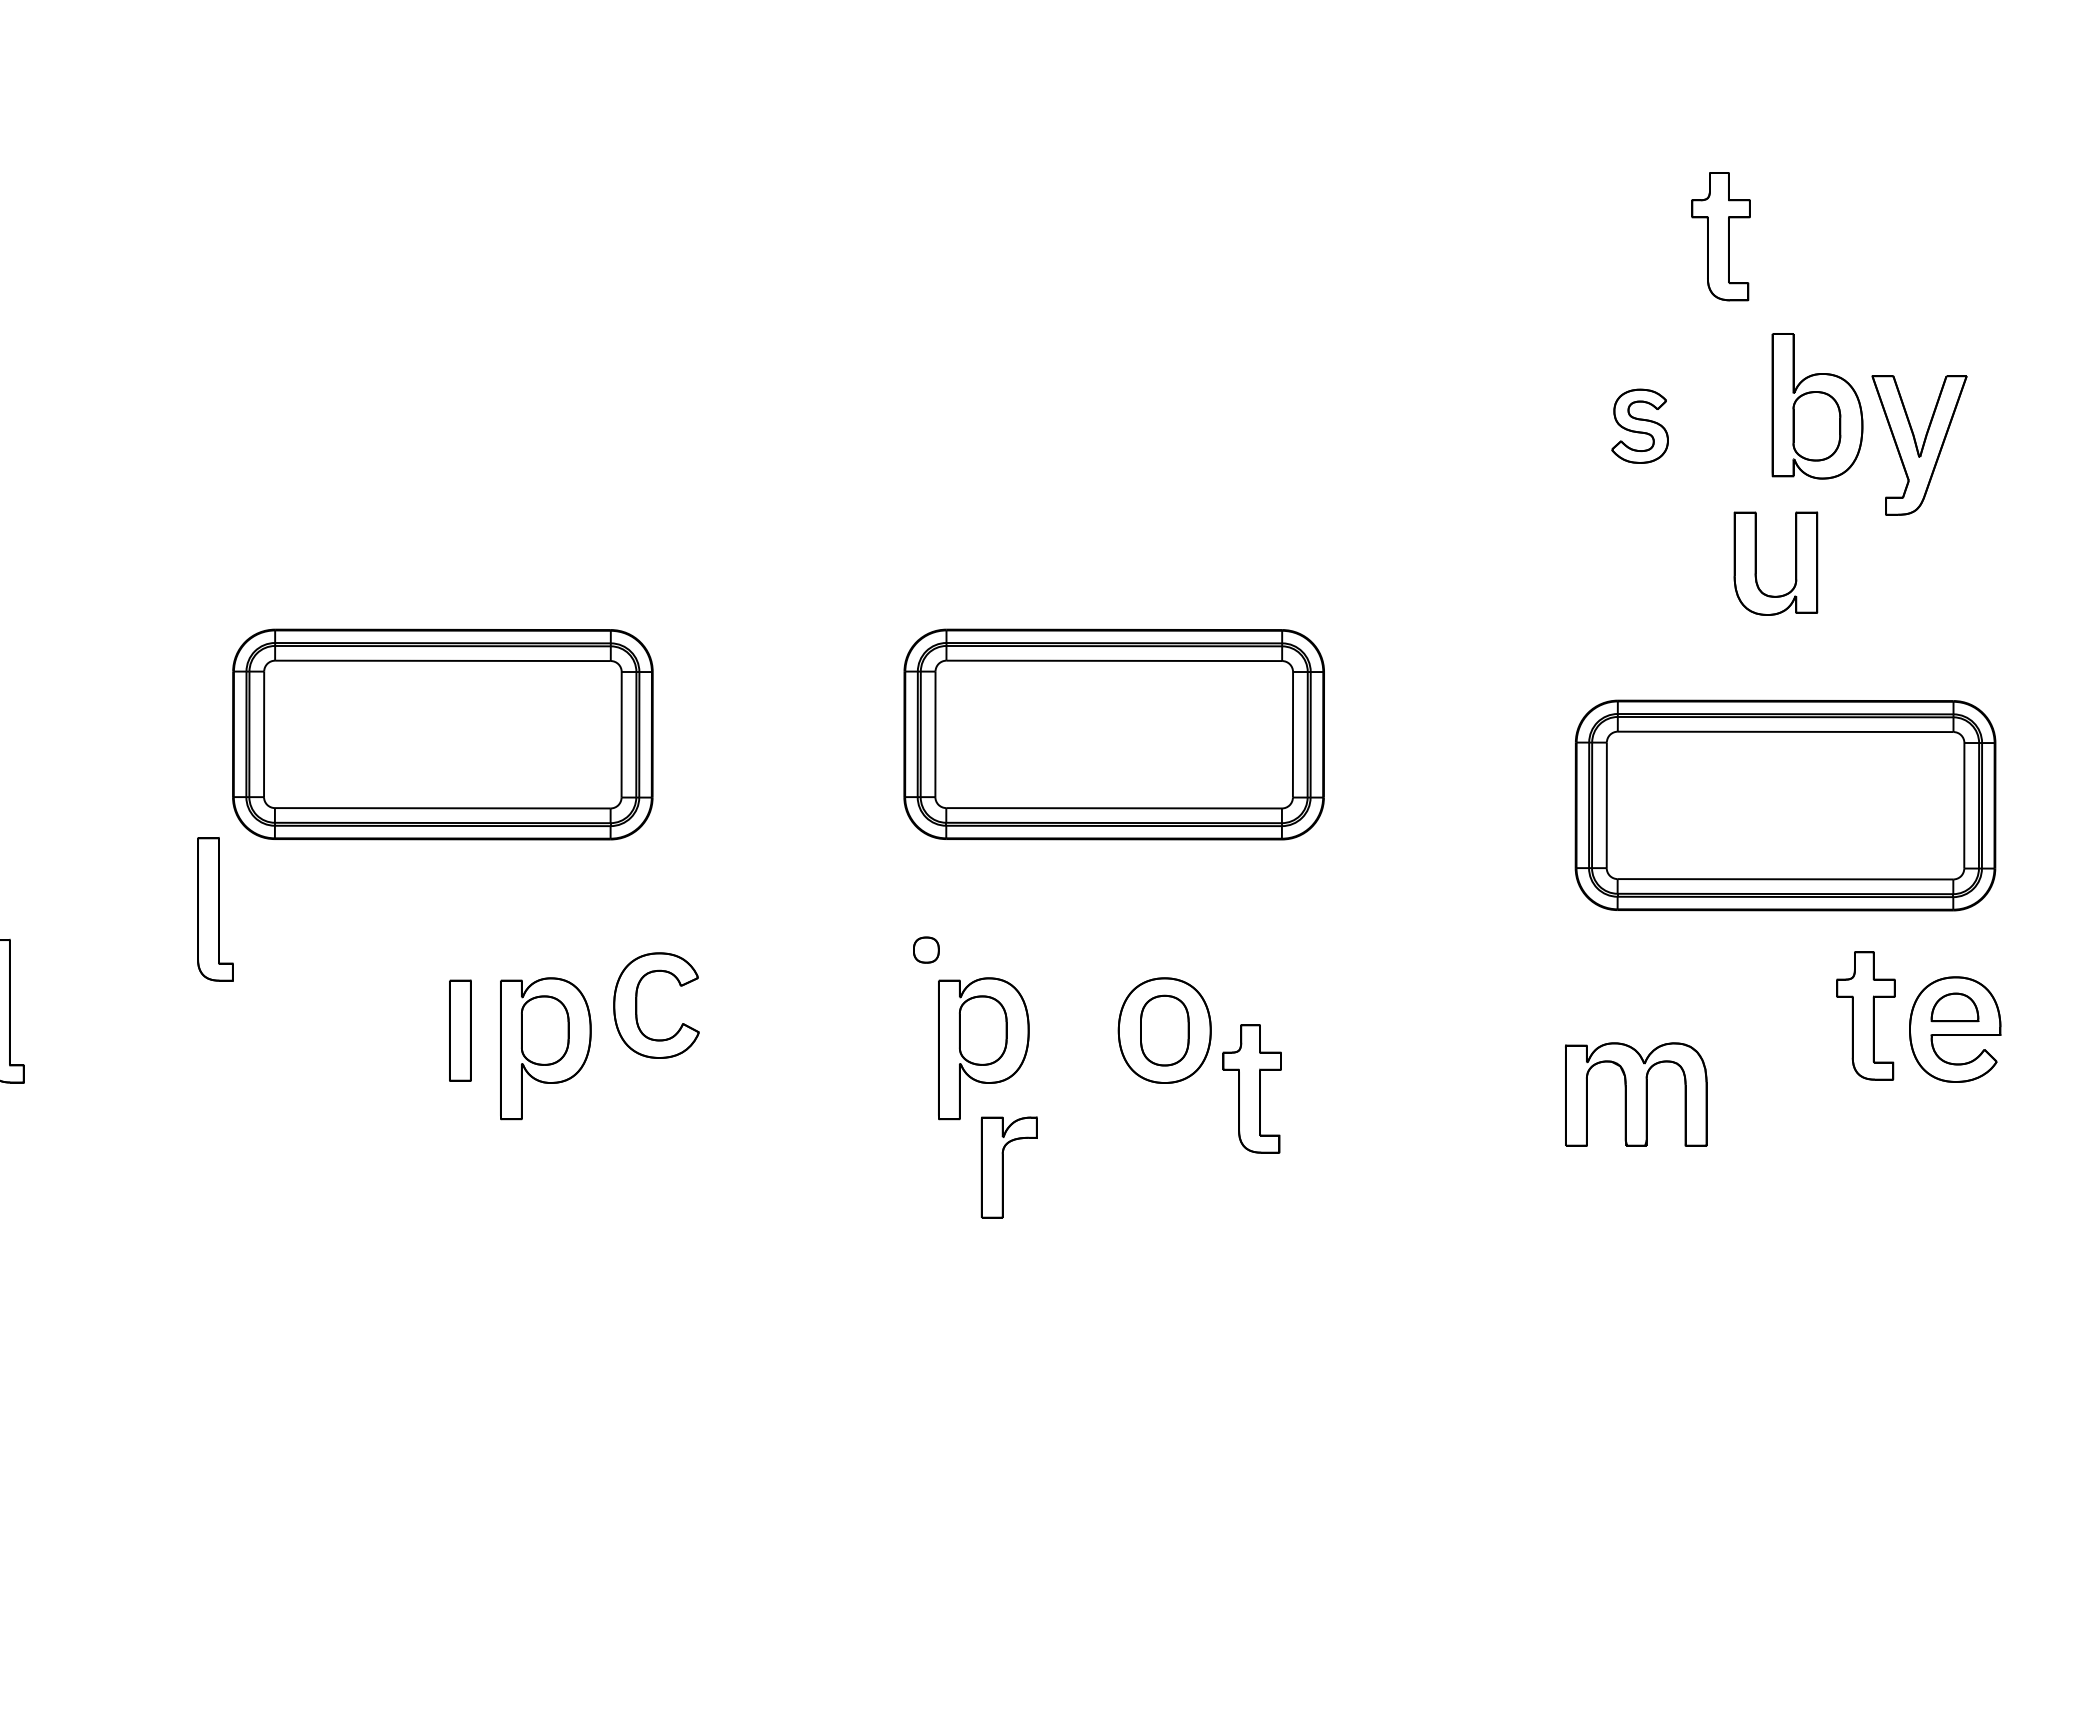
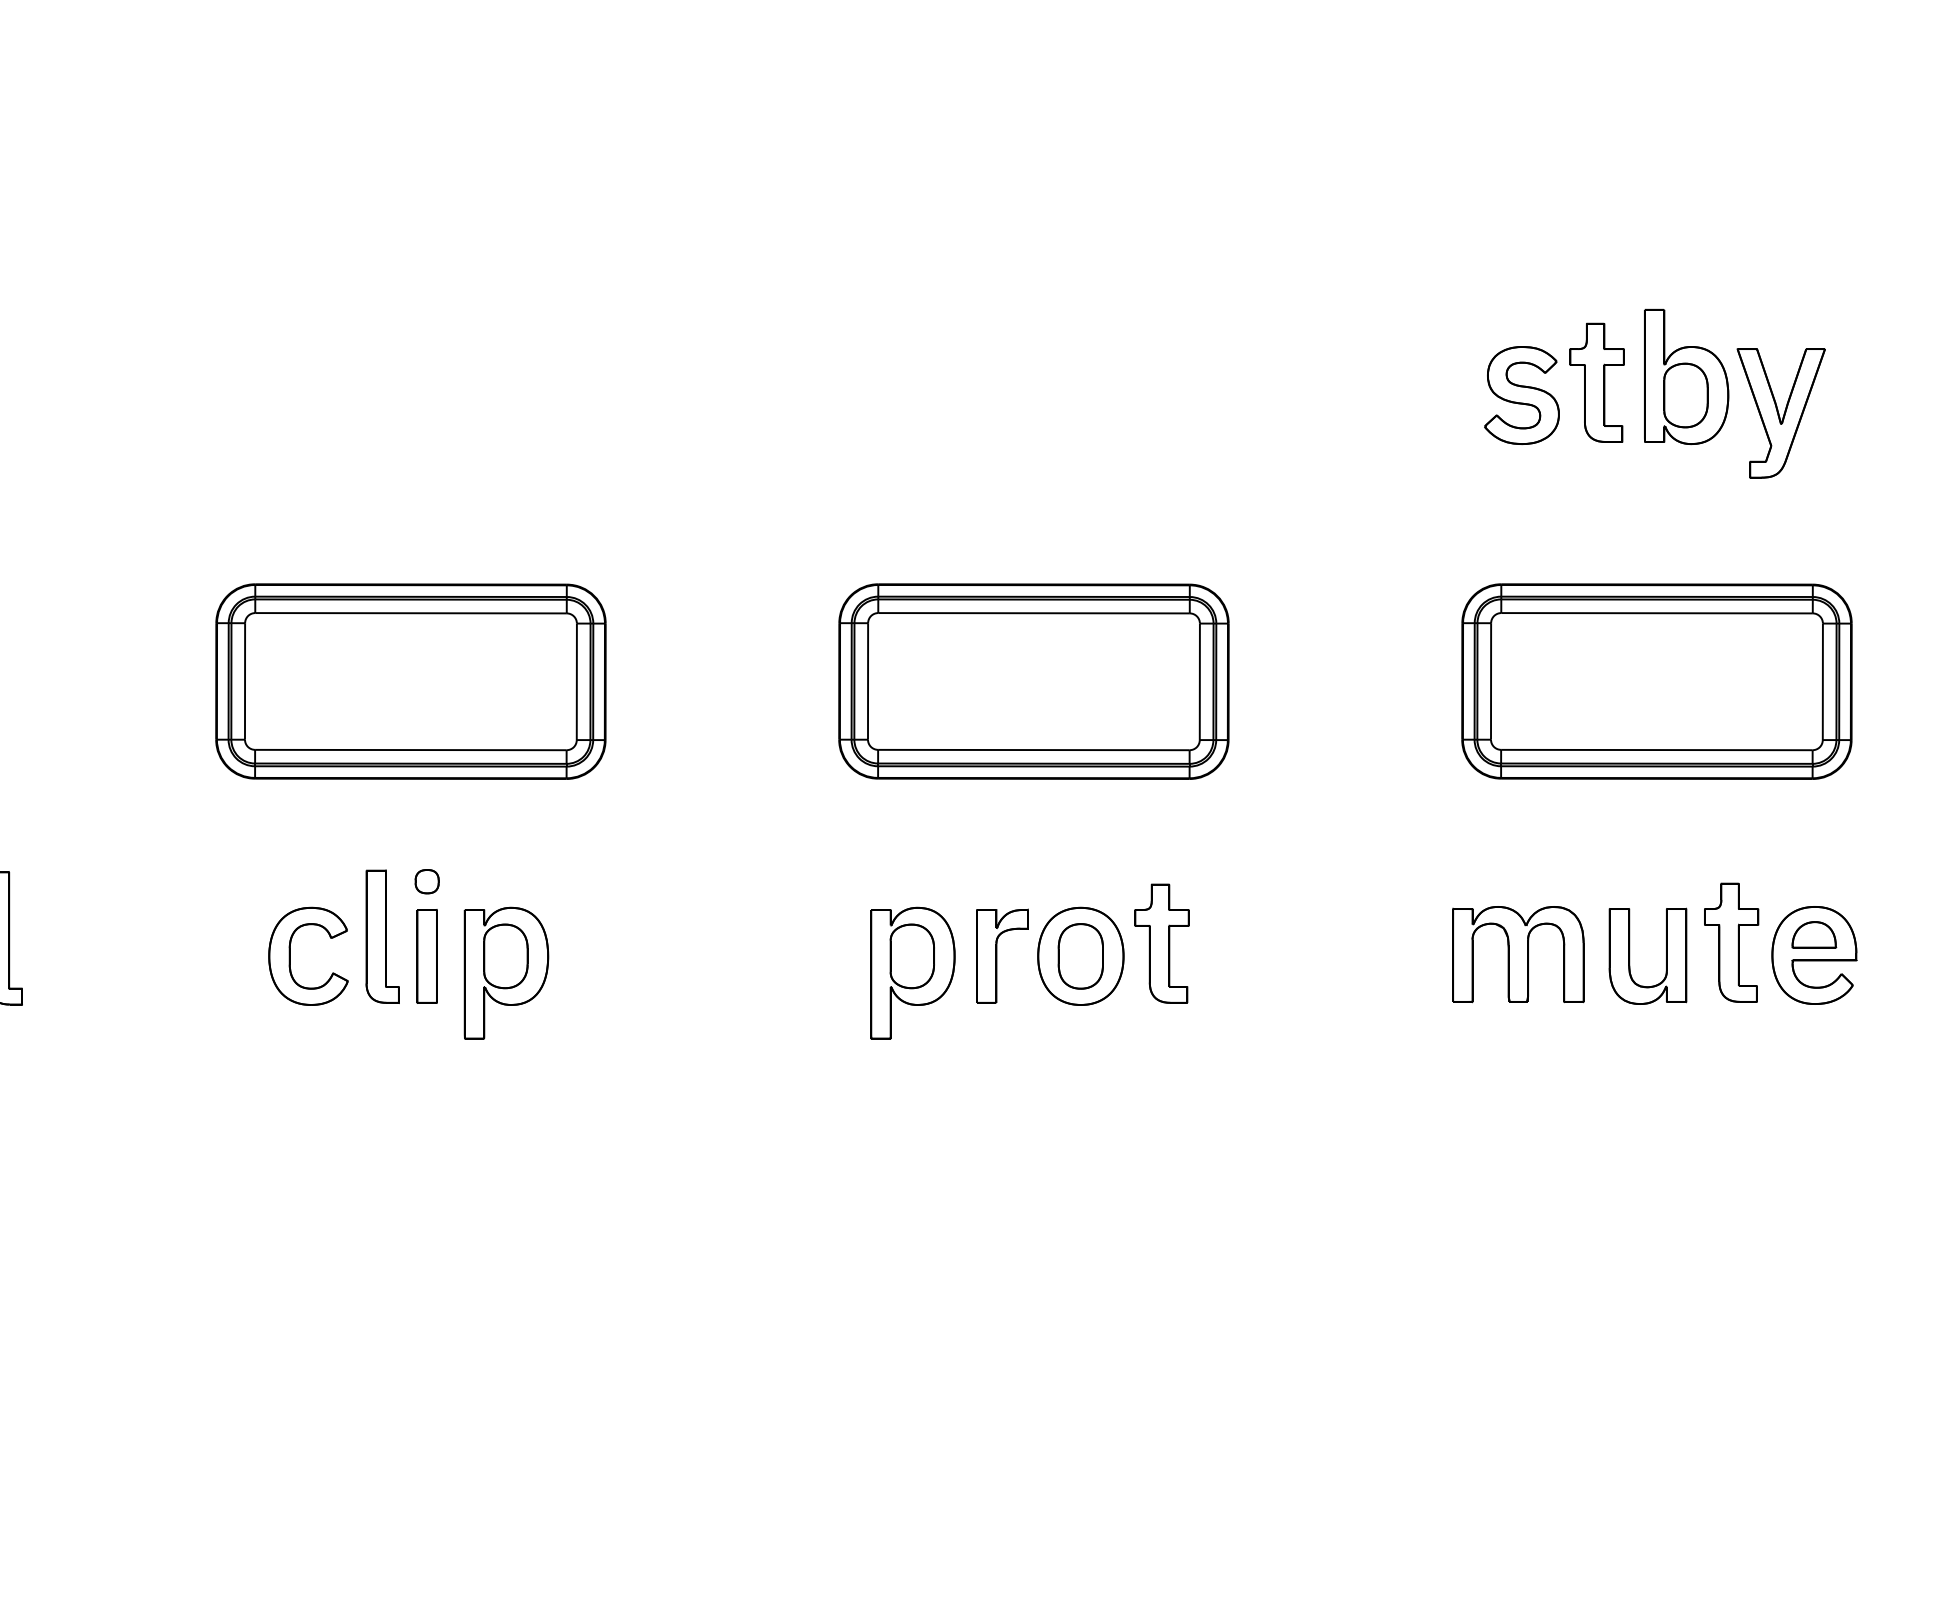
part: (1720, 236) -> (1596, 382), moved
part: (1639, 426) -> (1521, 395), size x1.43
part: (1756, 563) -> (1629, 956), moved
part: (1785, 805) -> (1656, 681), moved
part: (215, 909) -> (382, 936), moved
part: (926, 949) -> (427, 881), moved
part: (637, 1005) -> (290, 956), moved
part: (1251, 1088) -> (1161, 943), moved
part: (1636, 1094) -> (1518, 954), moved
part: (1008, 1167) -> (1001, 956), moved

